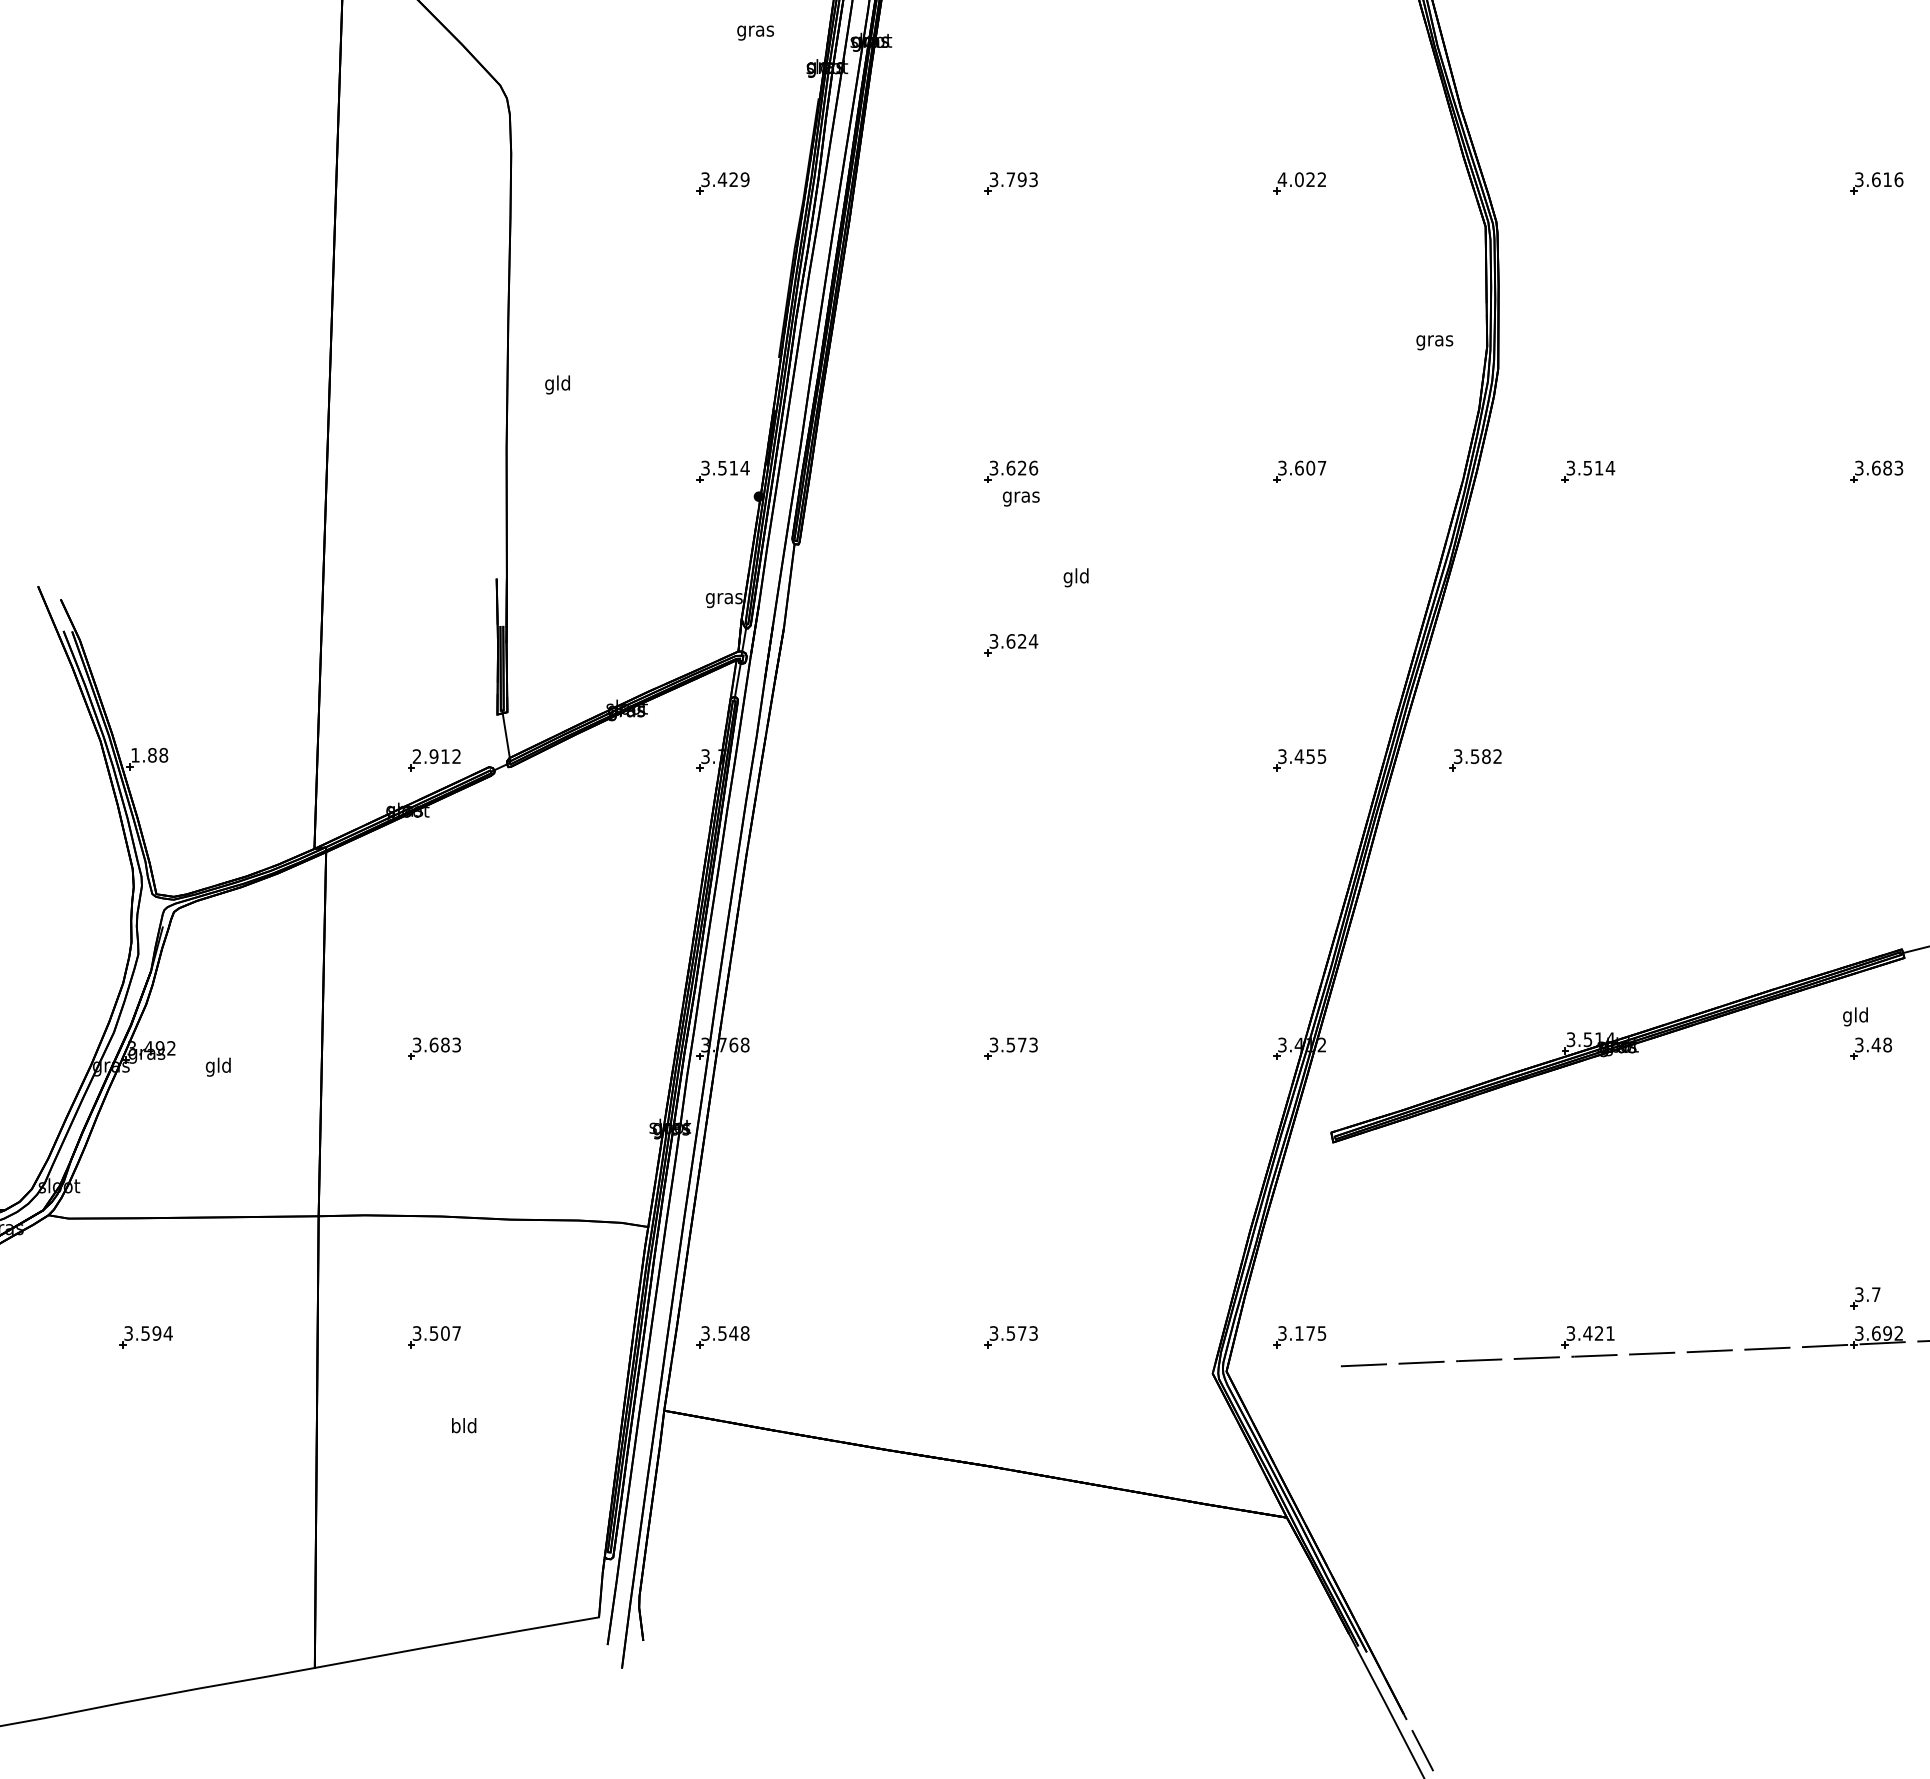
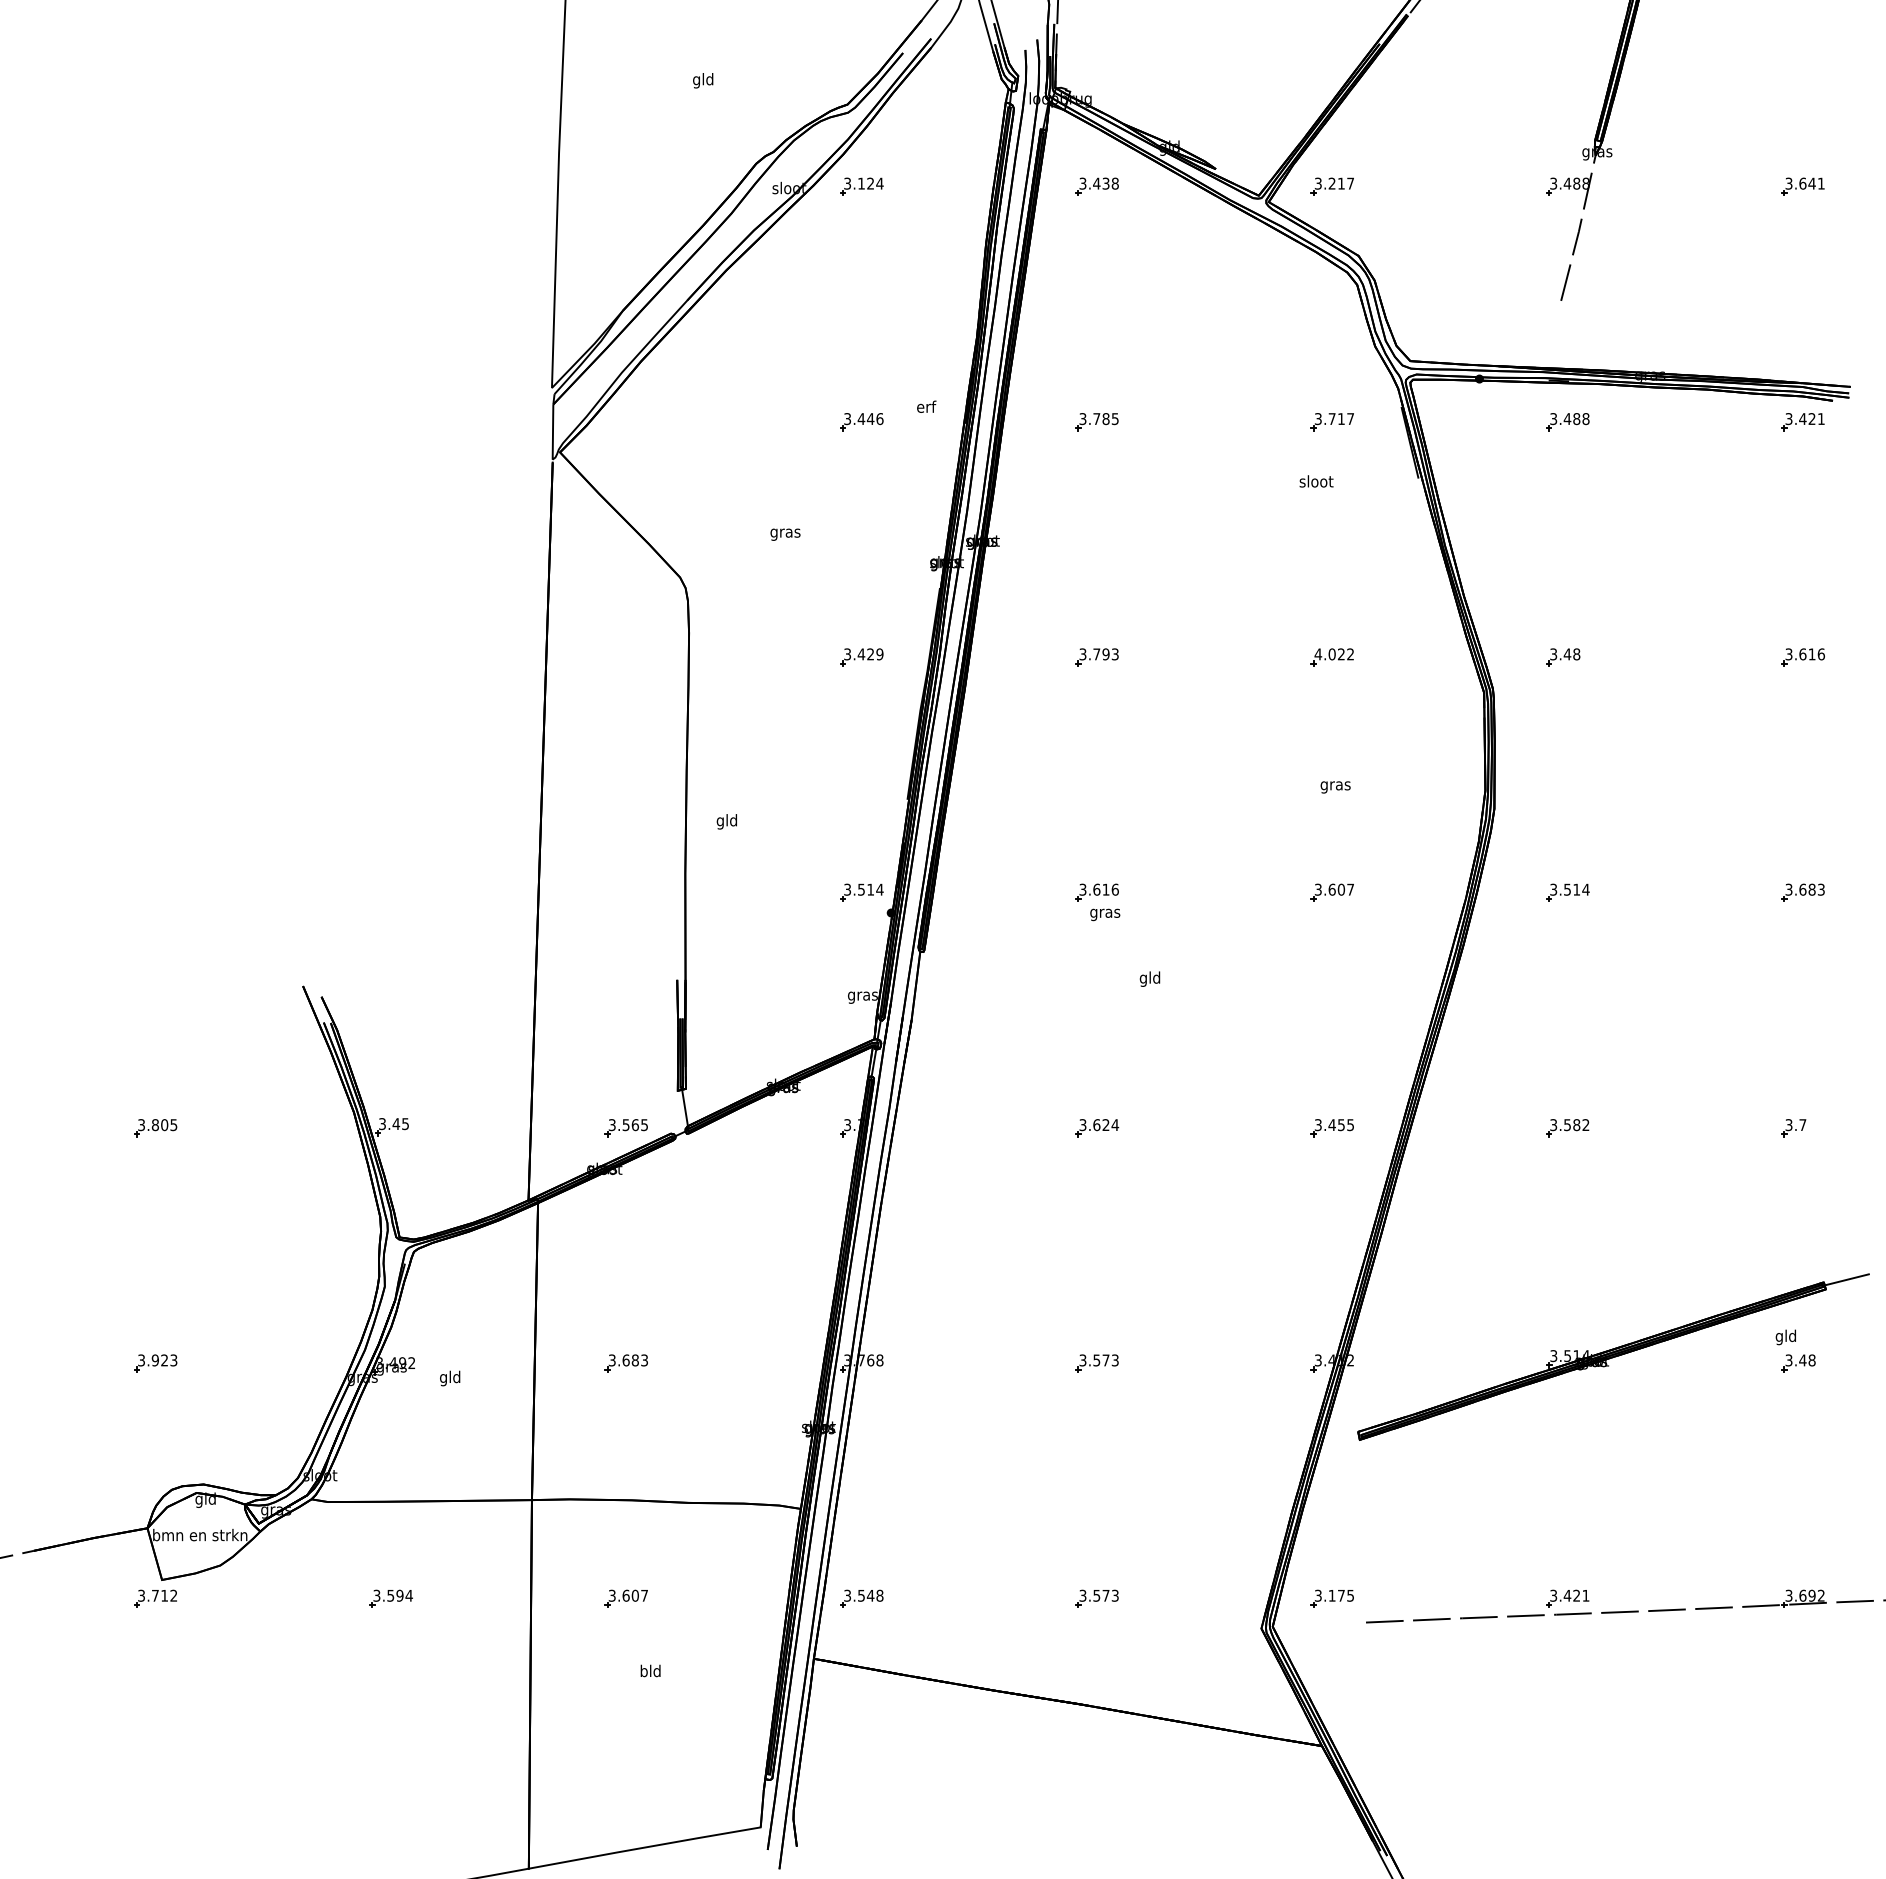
text: (755, 32) -> (785, 534), moved
part: (1582, 183) -> (1563, 657), added
text: (1434, 342) -> (1335, 787), moved
text: (1021, 467) -> (1105, 889), 3.626 -> 3.616
part: (1011, 645) -> (1097, 1128), moved
text: (150, 755) -> (394, 1124), 1.88 -> 3.45
text: (435, 757) -> (627, 1125), 2.912 -> 3.565
part: (1475, 760) -> (1567, 1128), moved
part: (1864, 1298) -> (1793, 1128), moved
text: (433, 1333) -> (625, 1595), 3.507 -> 3.607

